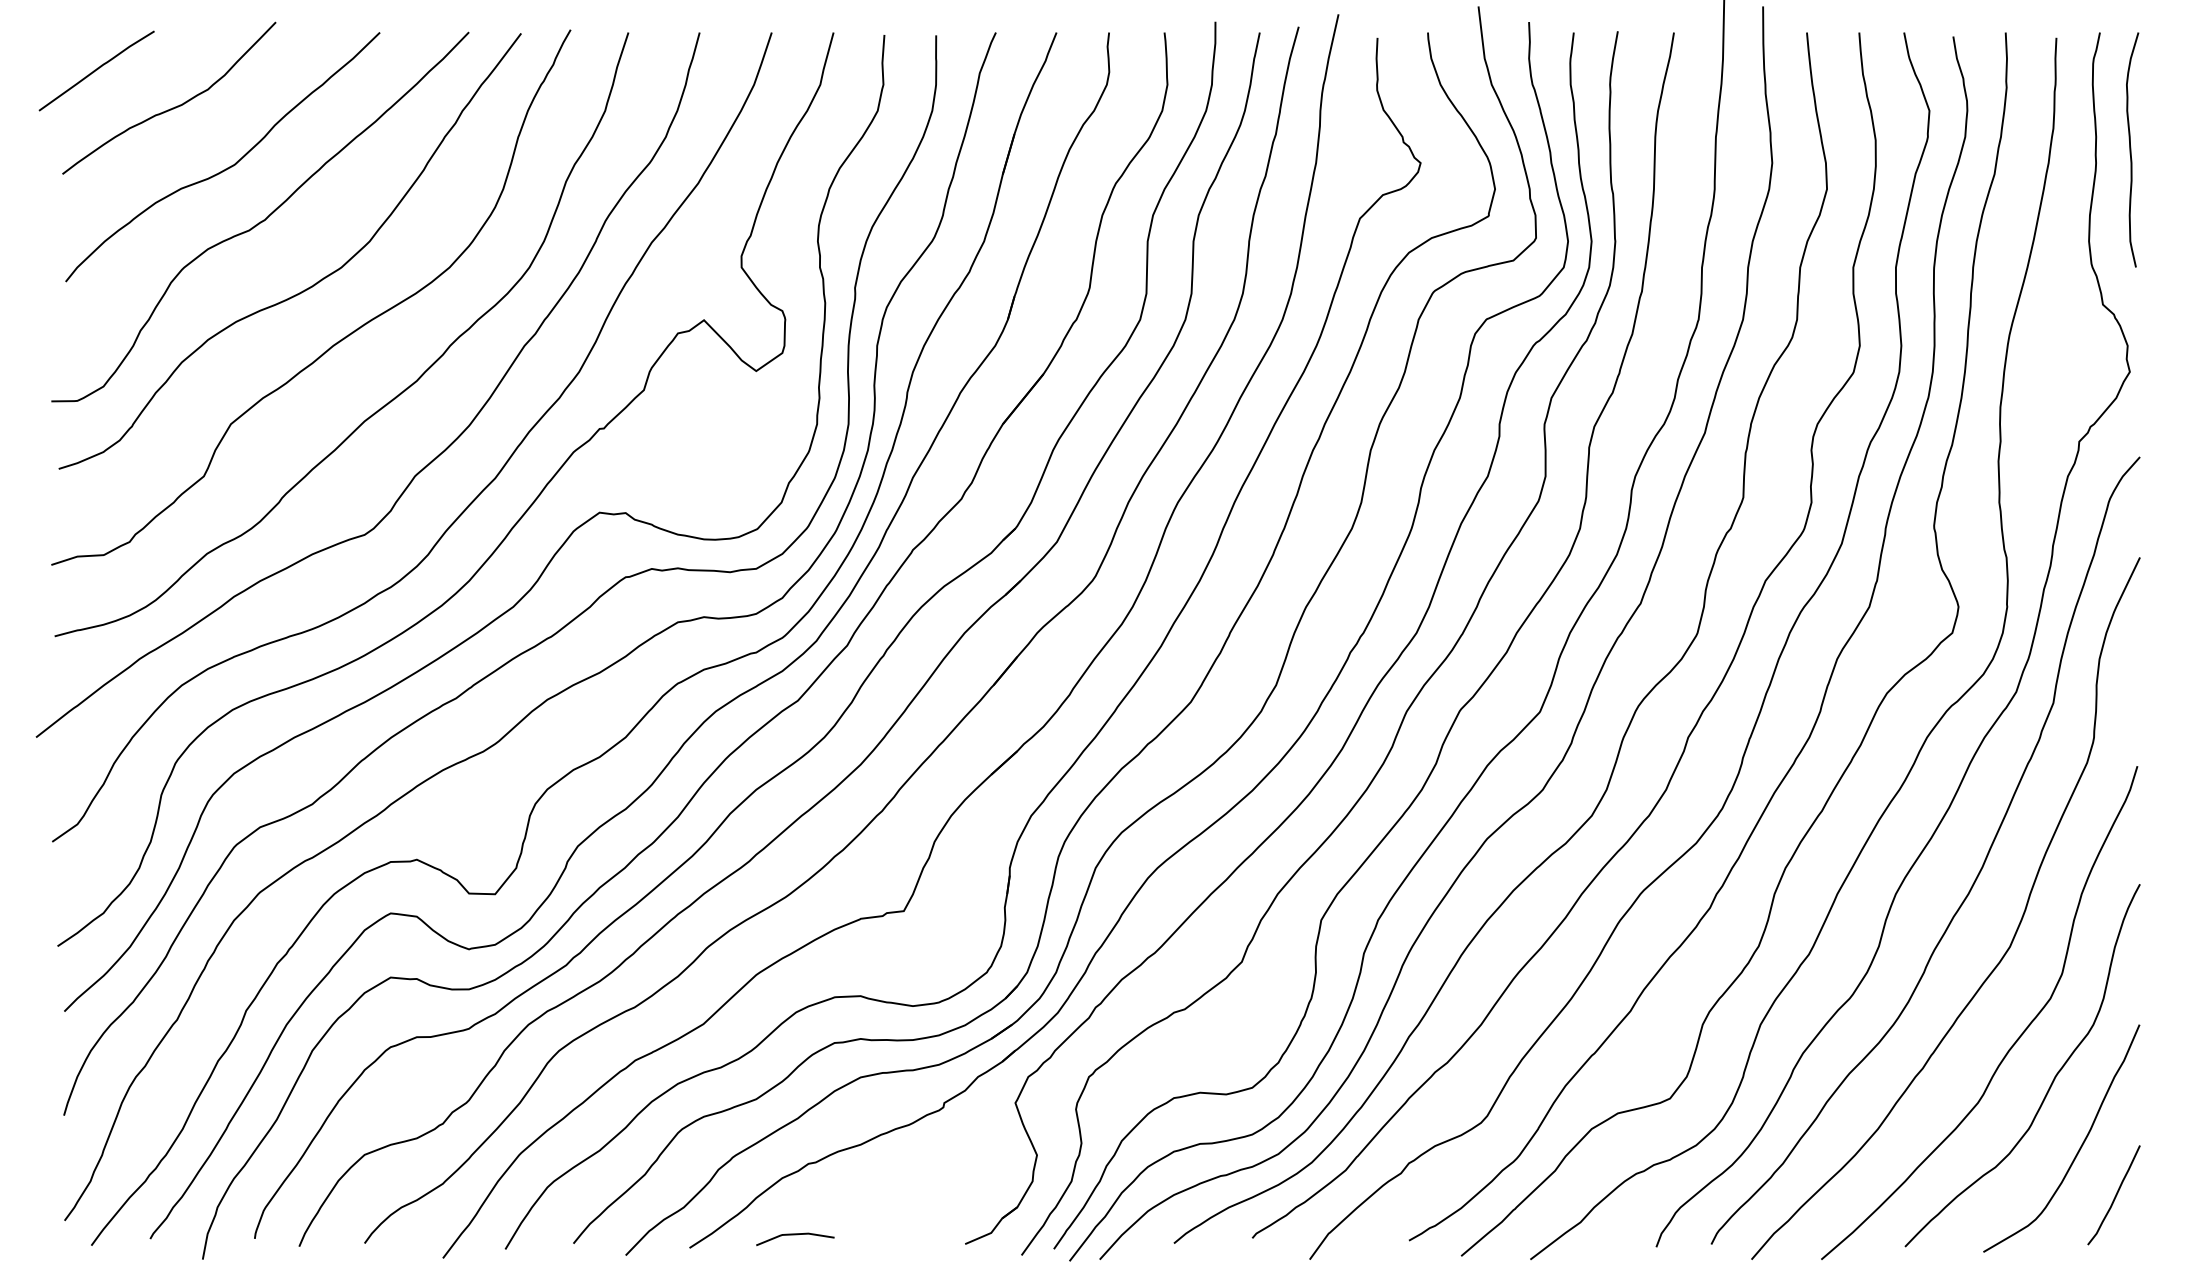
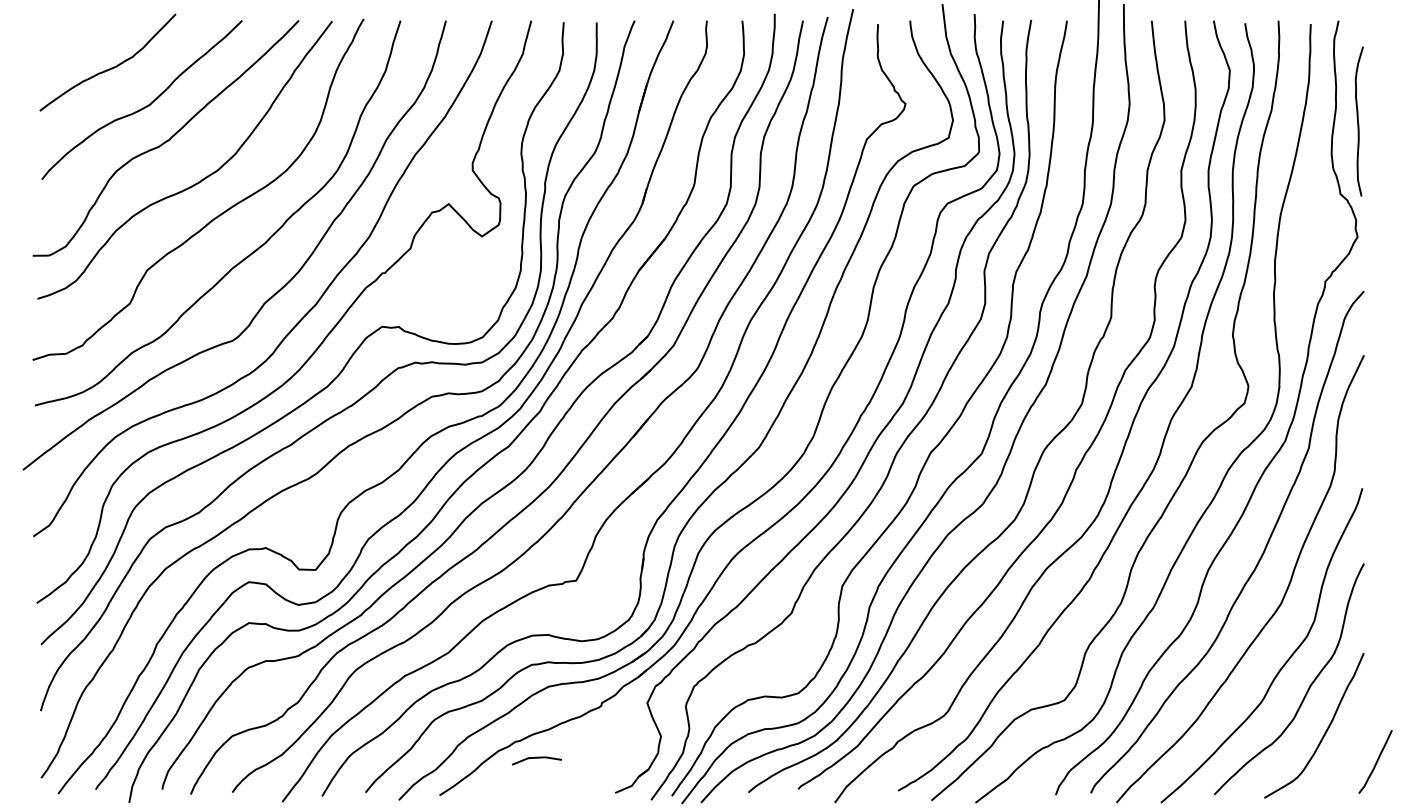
curve: (96, 71) -> (61, 45), removed
curve: (2131, 149) -> (1358, 121), moved
curve: (2115, 1194) -> (1376, 761), moved
line: (794, 1235) -> (536, 758), moved

